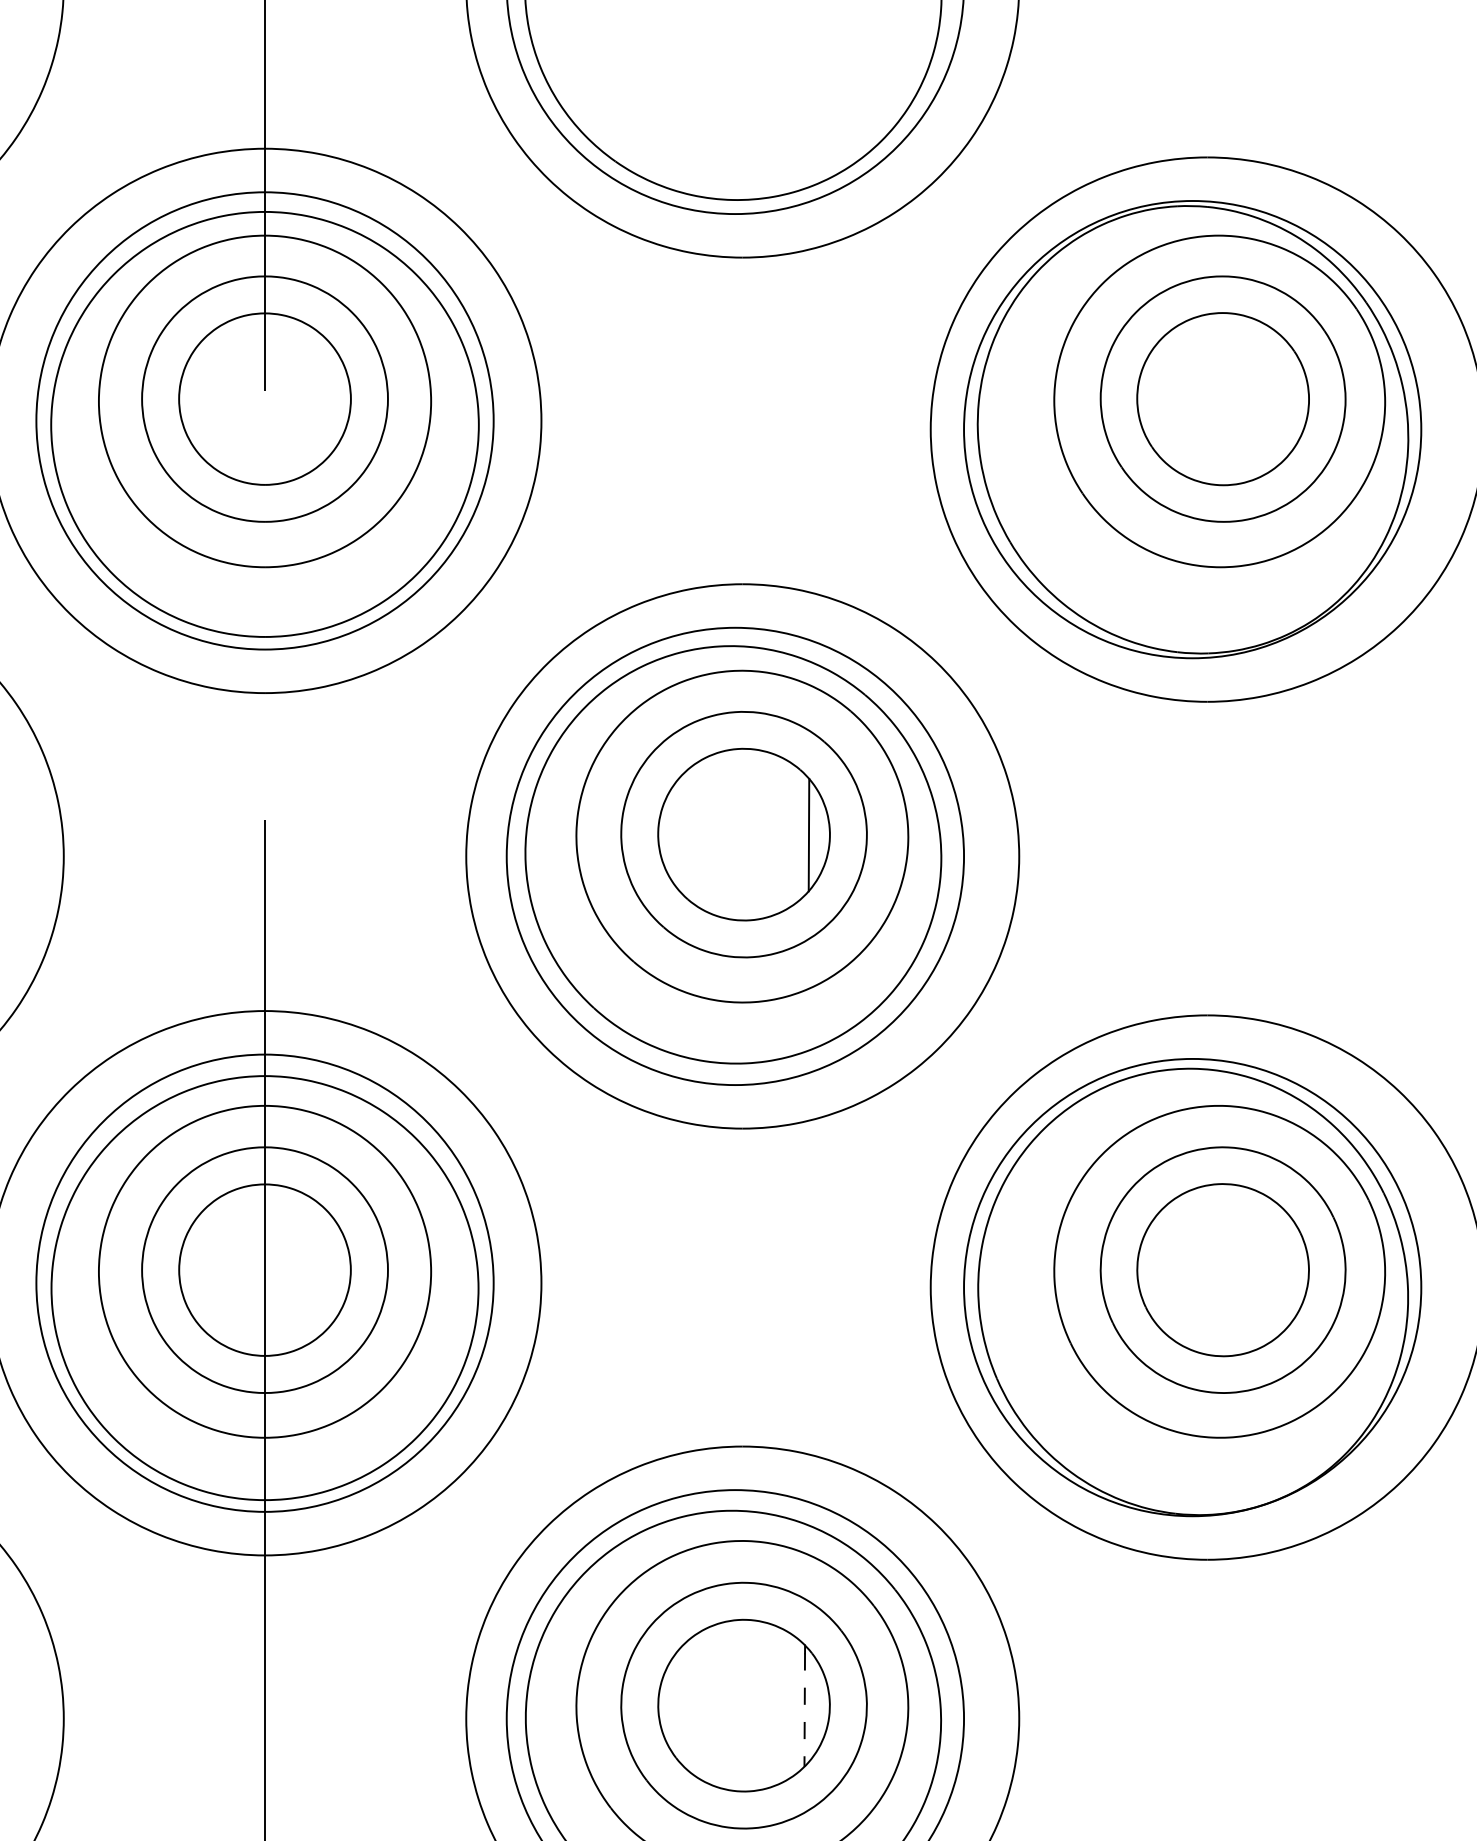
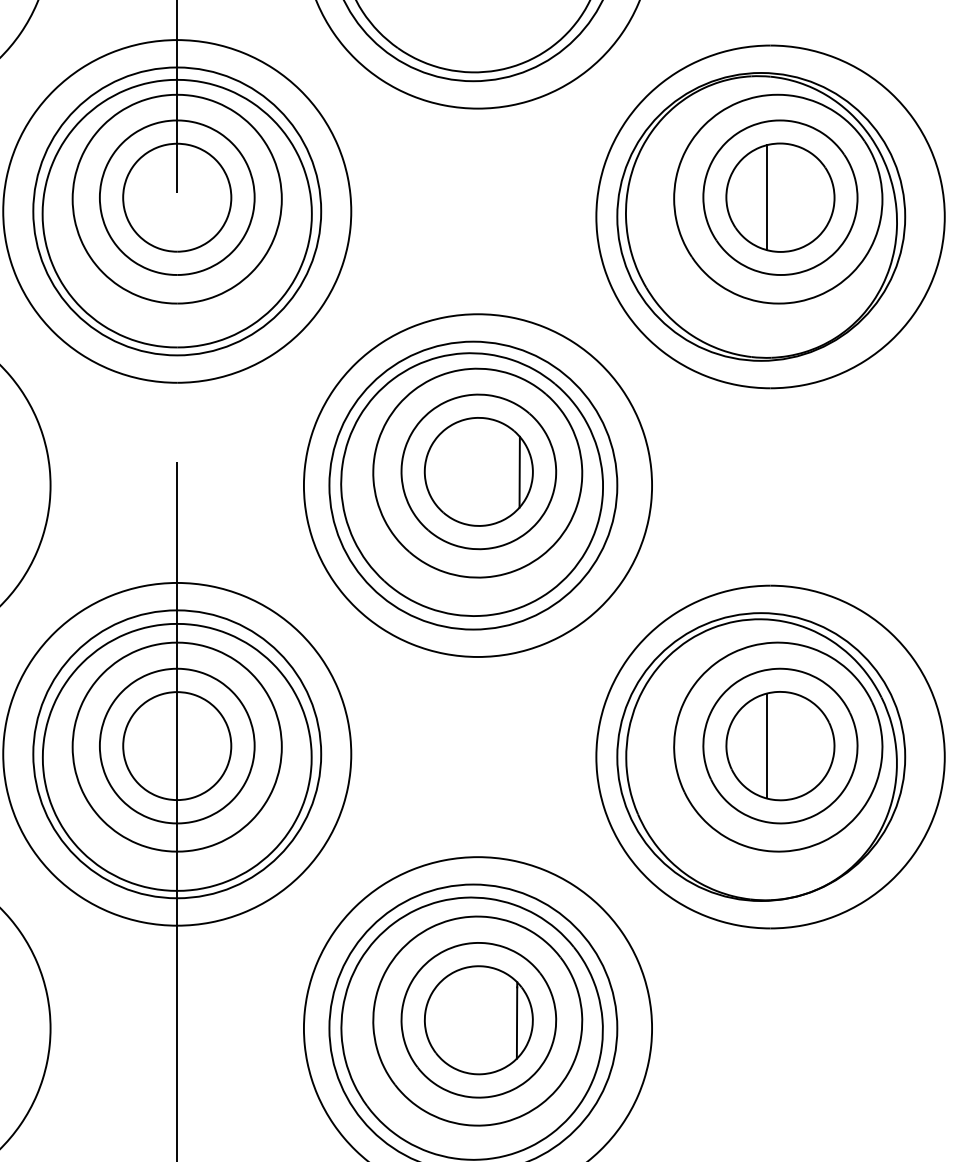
line: (1200, 398) -> (766, 197), added
line: (1200, 1269) -> (766, 745), added
line: (805, 1710) -> (517, 1023), dashed -> solid

